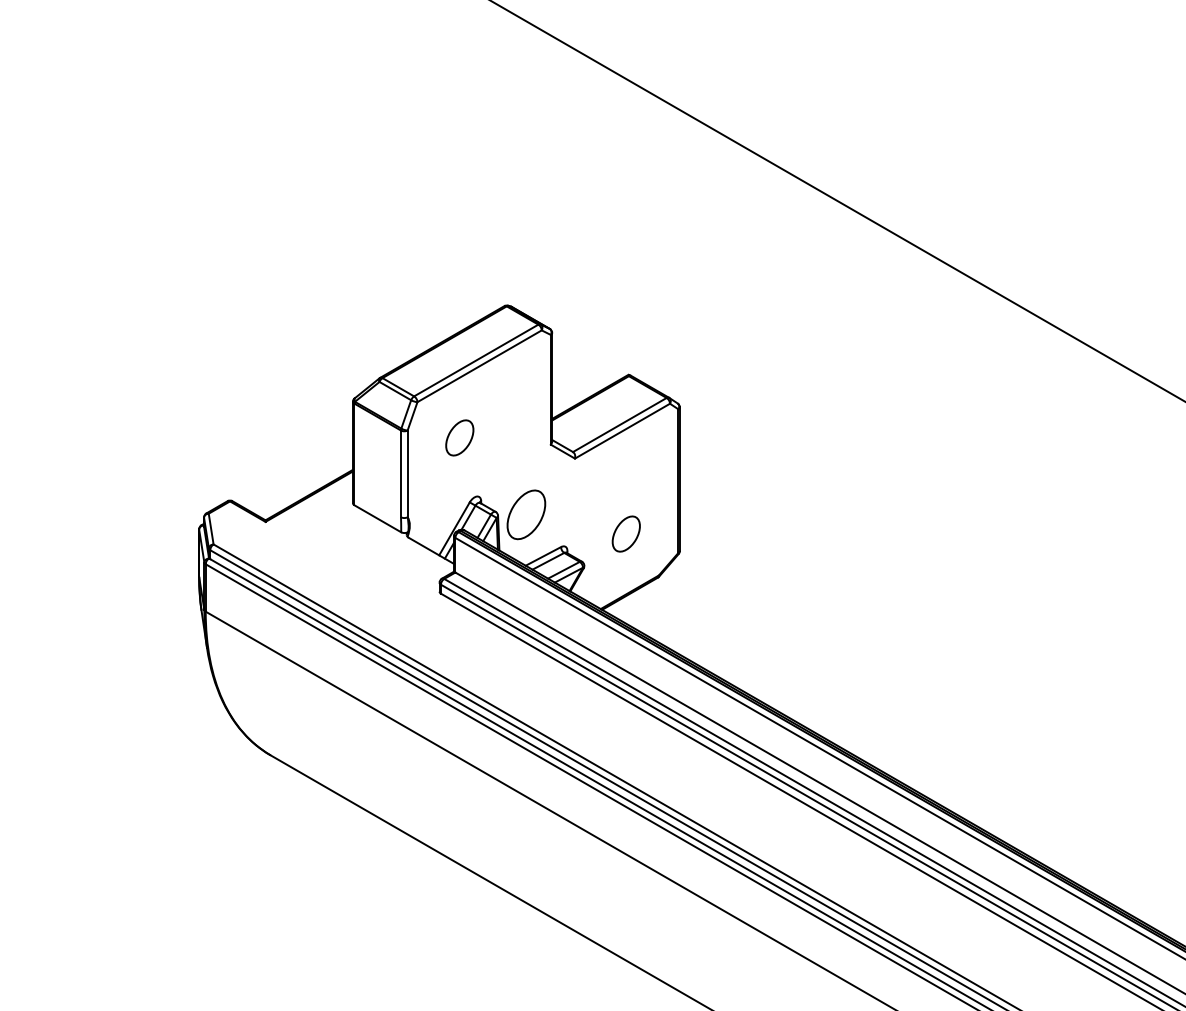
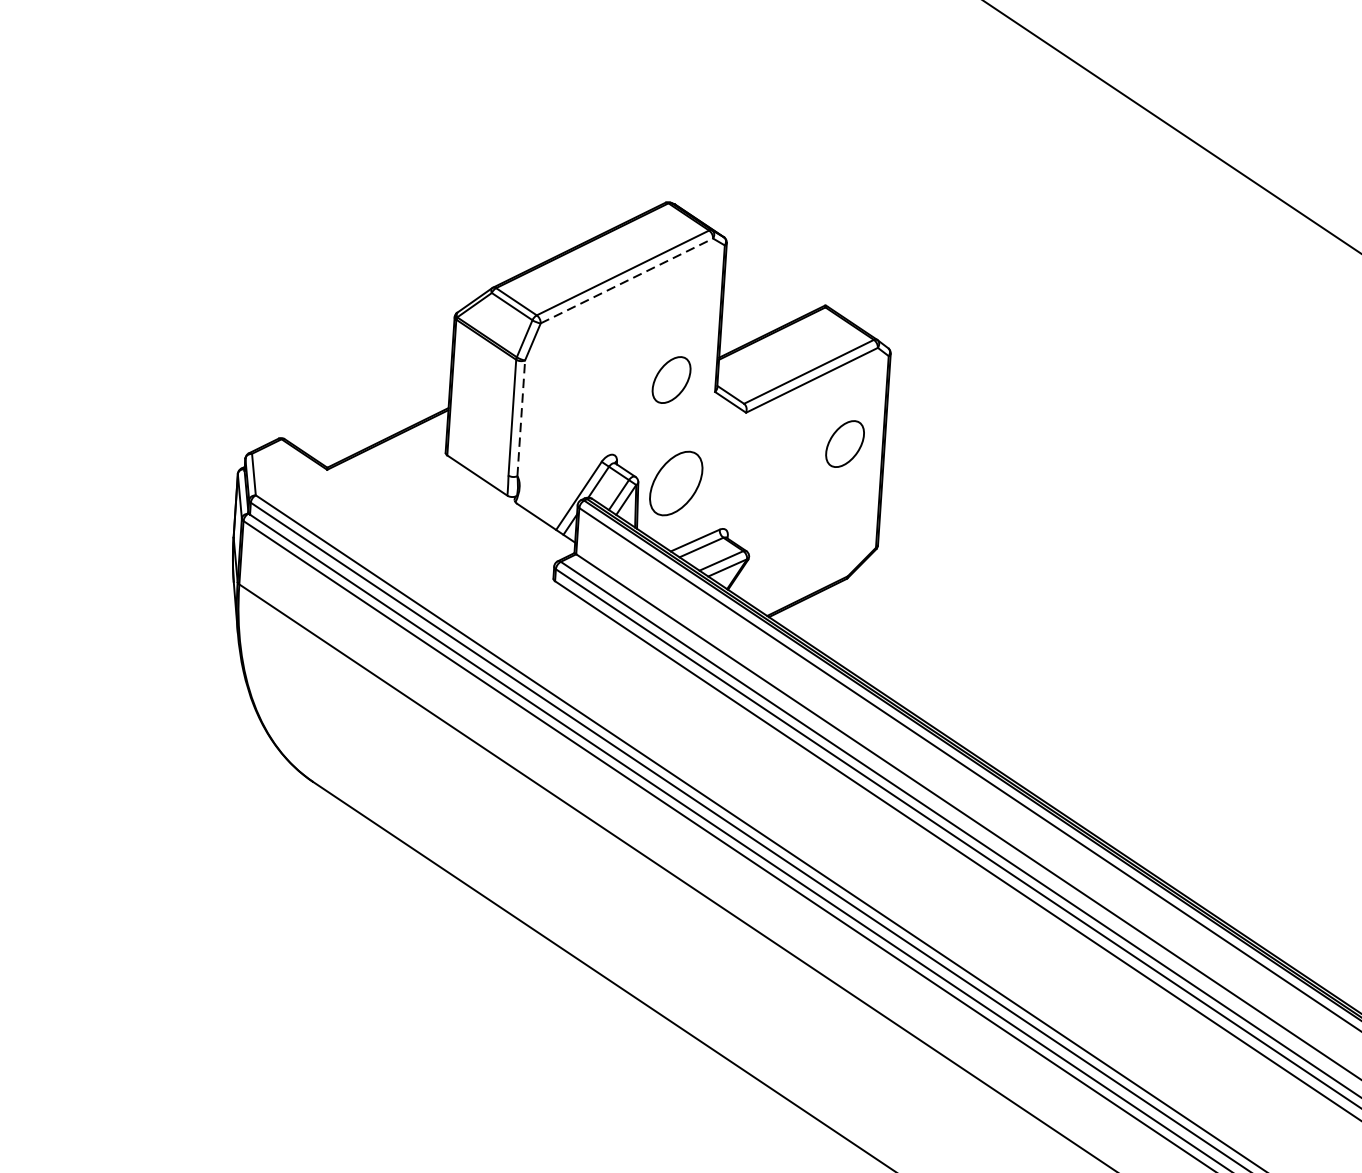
line: (479, 366) -> (626, 281), solid -> dashed
part: (459, 437) -> (671, 379), moved
line: (407, 473) -> (521, 417), solid -> dashed
part: (625, 533) -> (844, 443), moved

